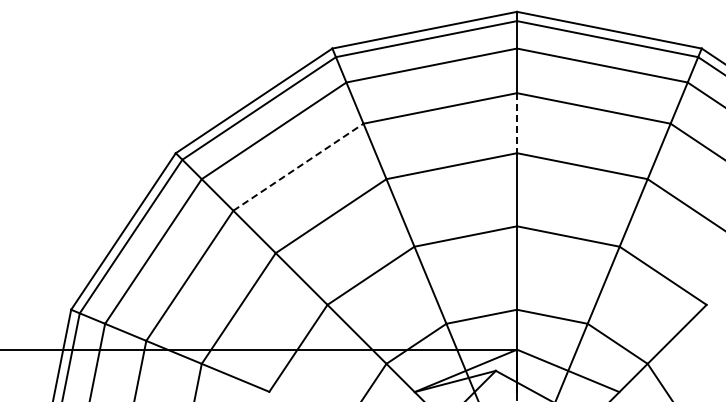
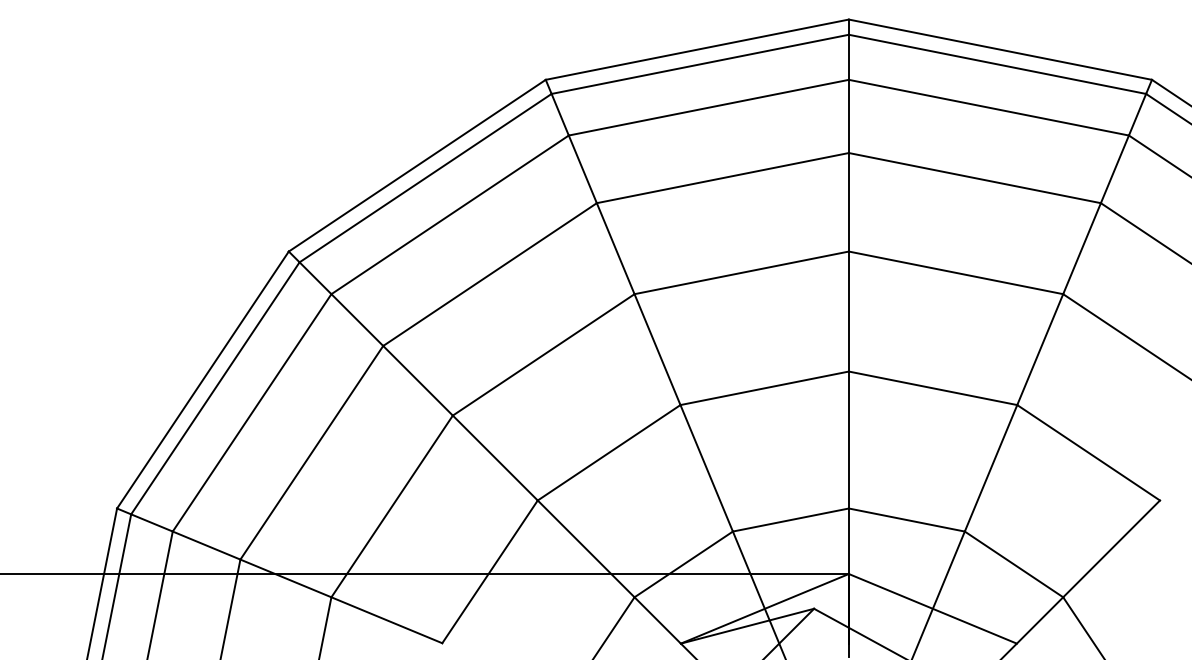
line: (517, 123) -> (849, 202), dashed -> solid
line: (298, 166) -> (490, 273), dashed -> solid

